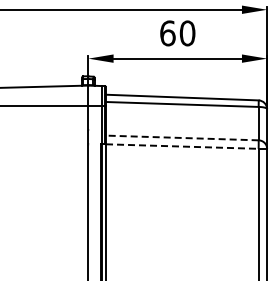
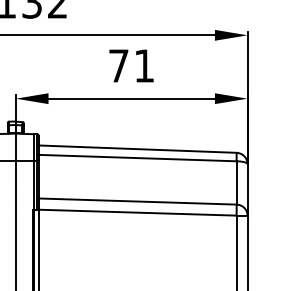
text: (177, 33) -> (131, 66), 60 -> 71
line: (181, 137) -> (136, 200), dashed -> solid
line: (182, 146) -> (137, 212), dashed -> solid

